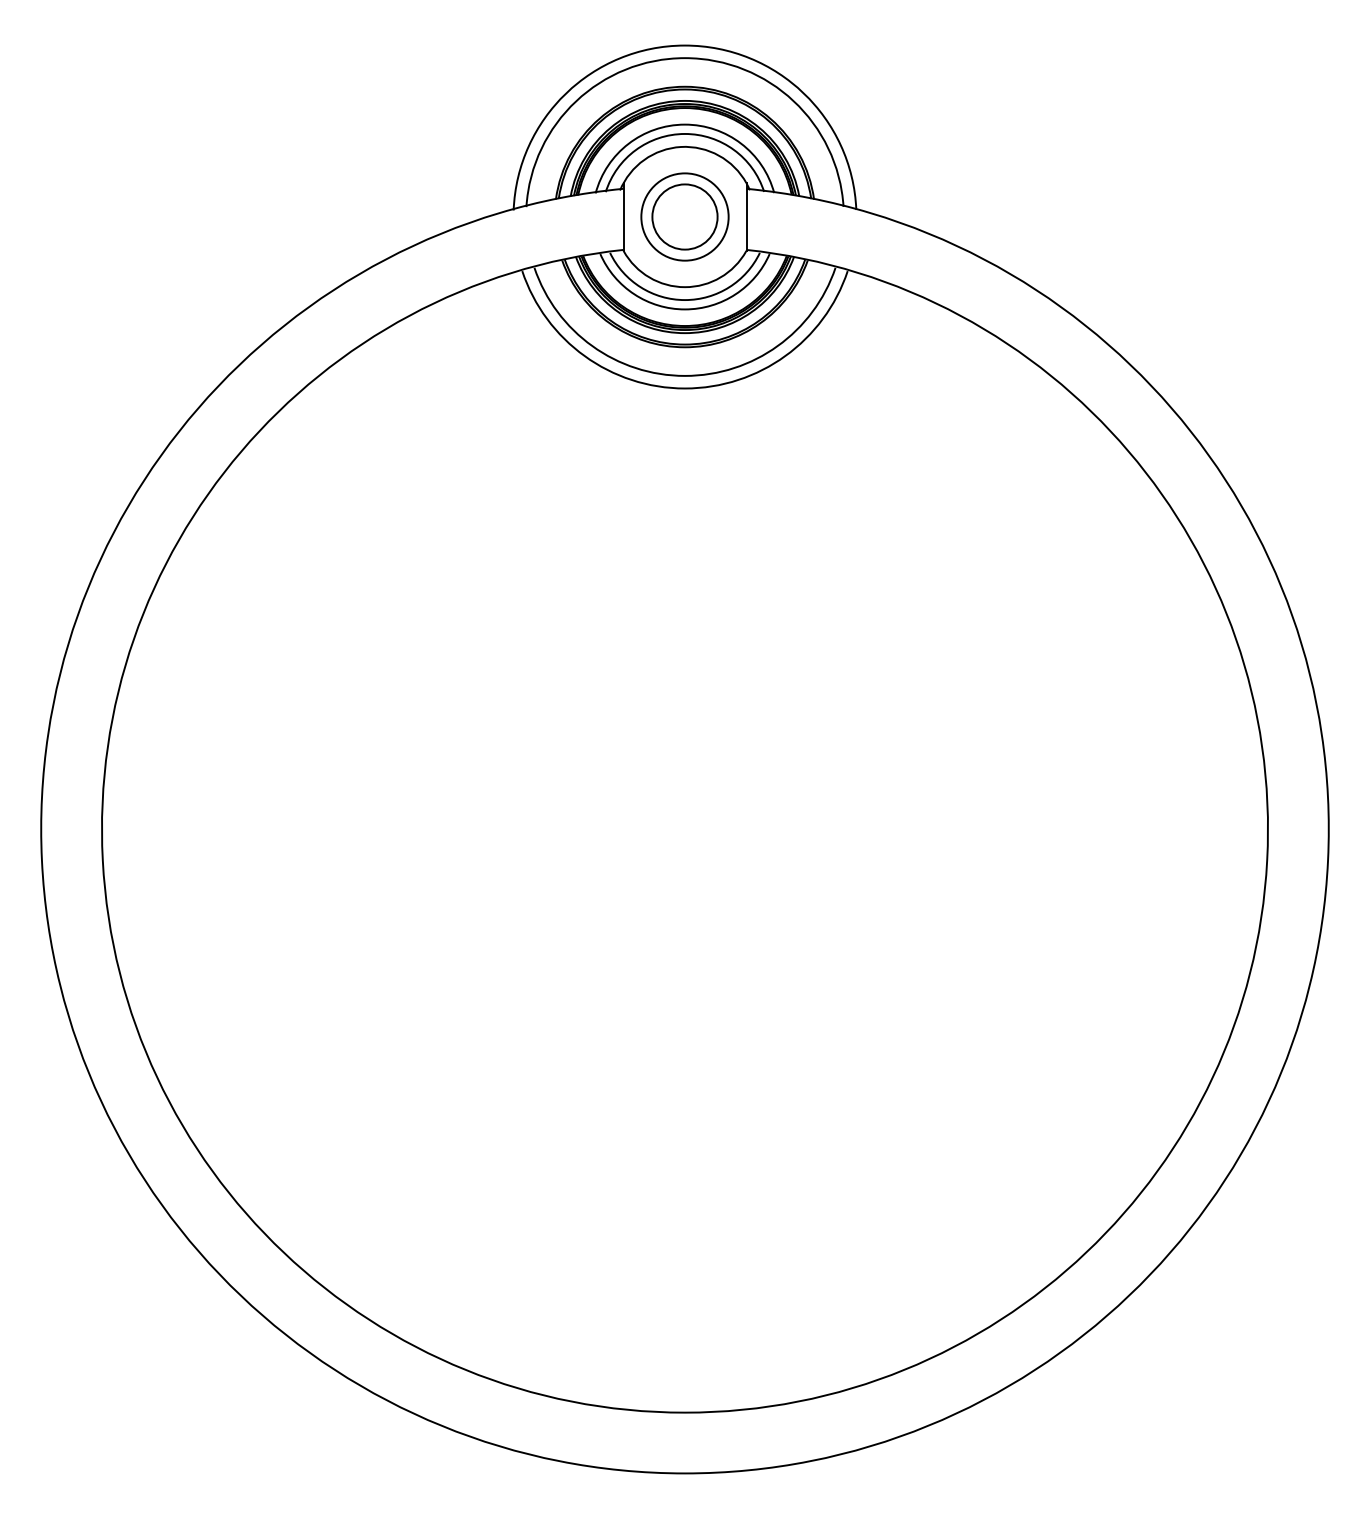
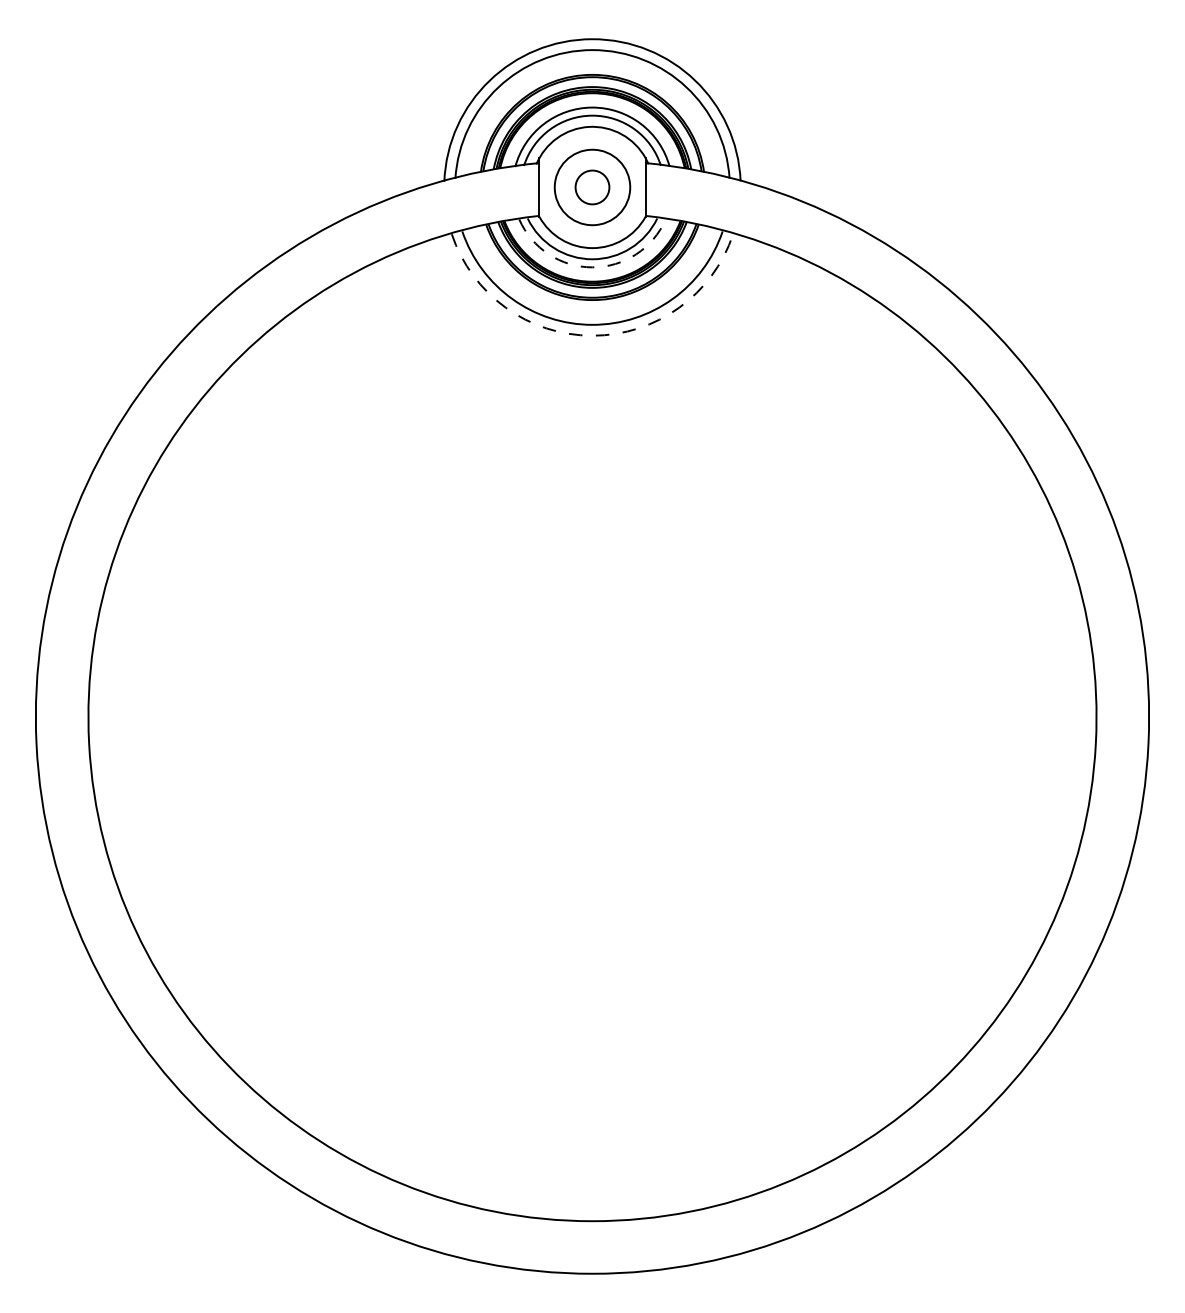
circle: (684, 216) -> (592, 187), size x0.6
arc: (684, 309) -> (592, 267), solid -> dashed
arc: (684, 388) -> (592, 335), solid -> dashed

